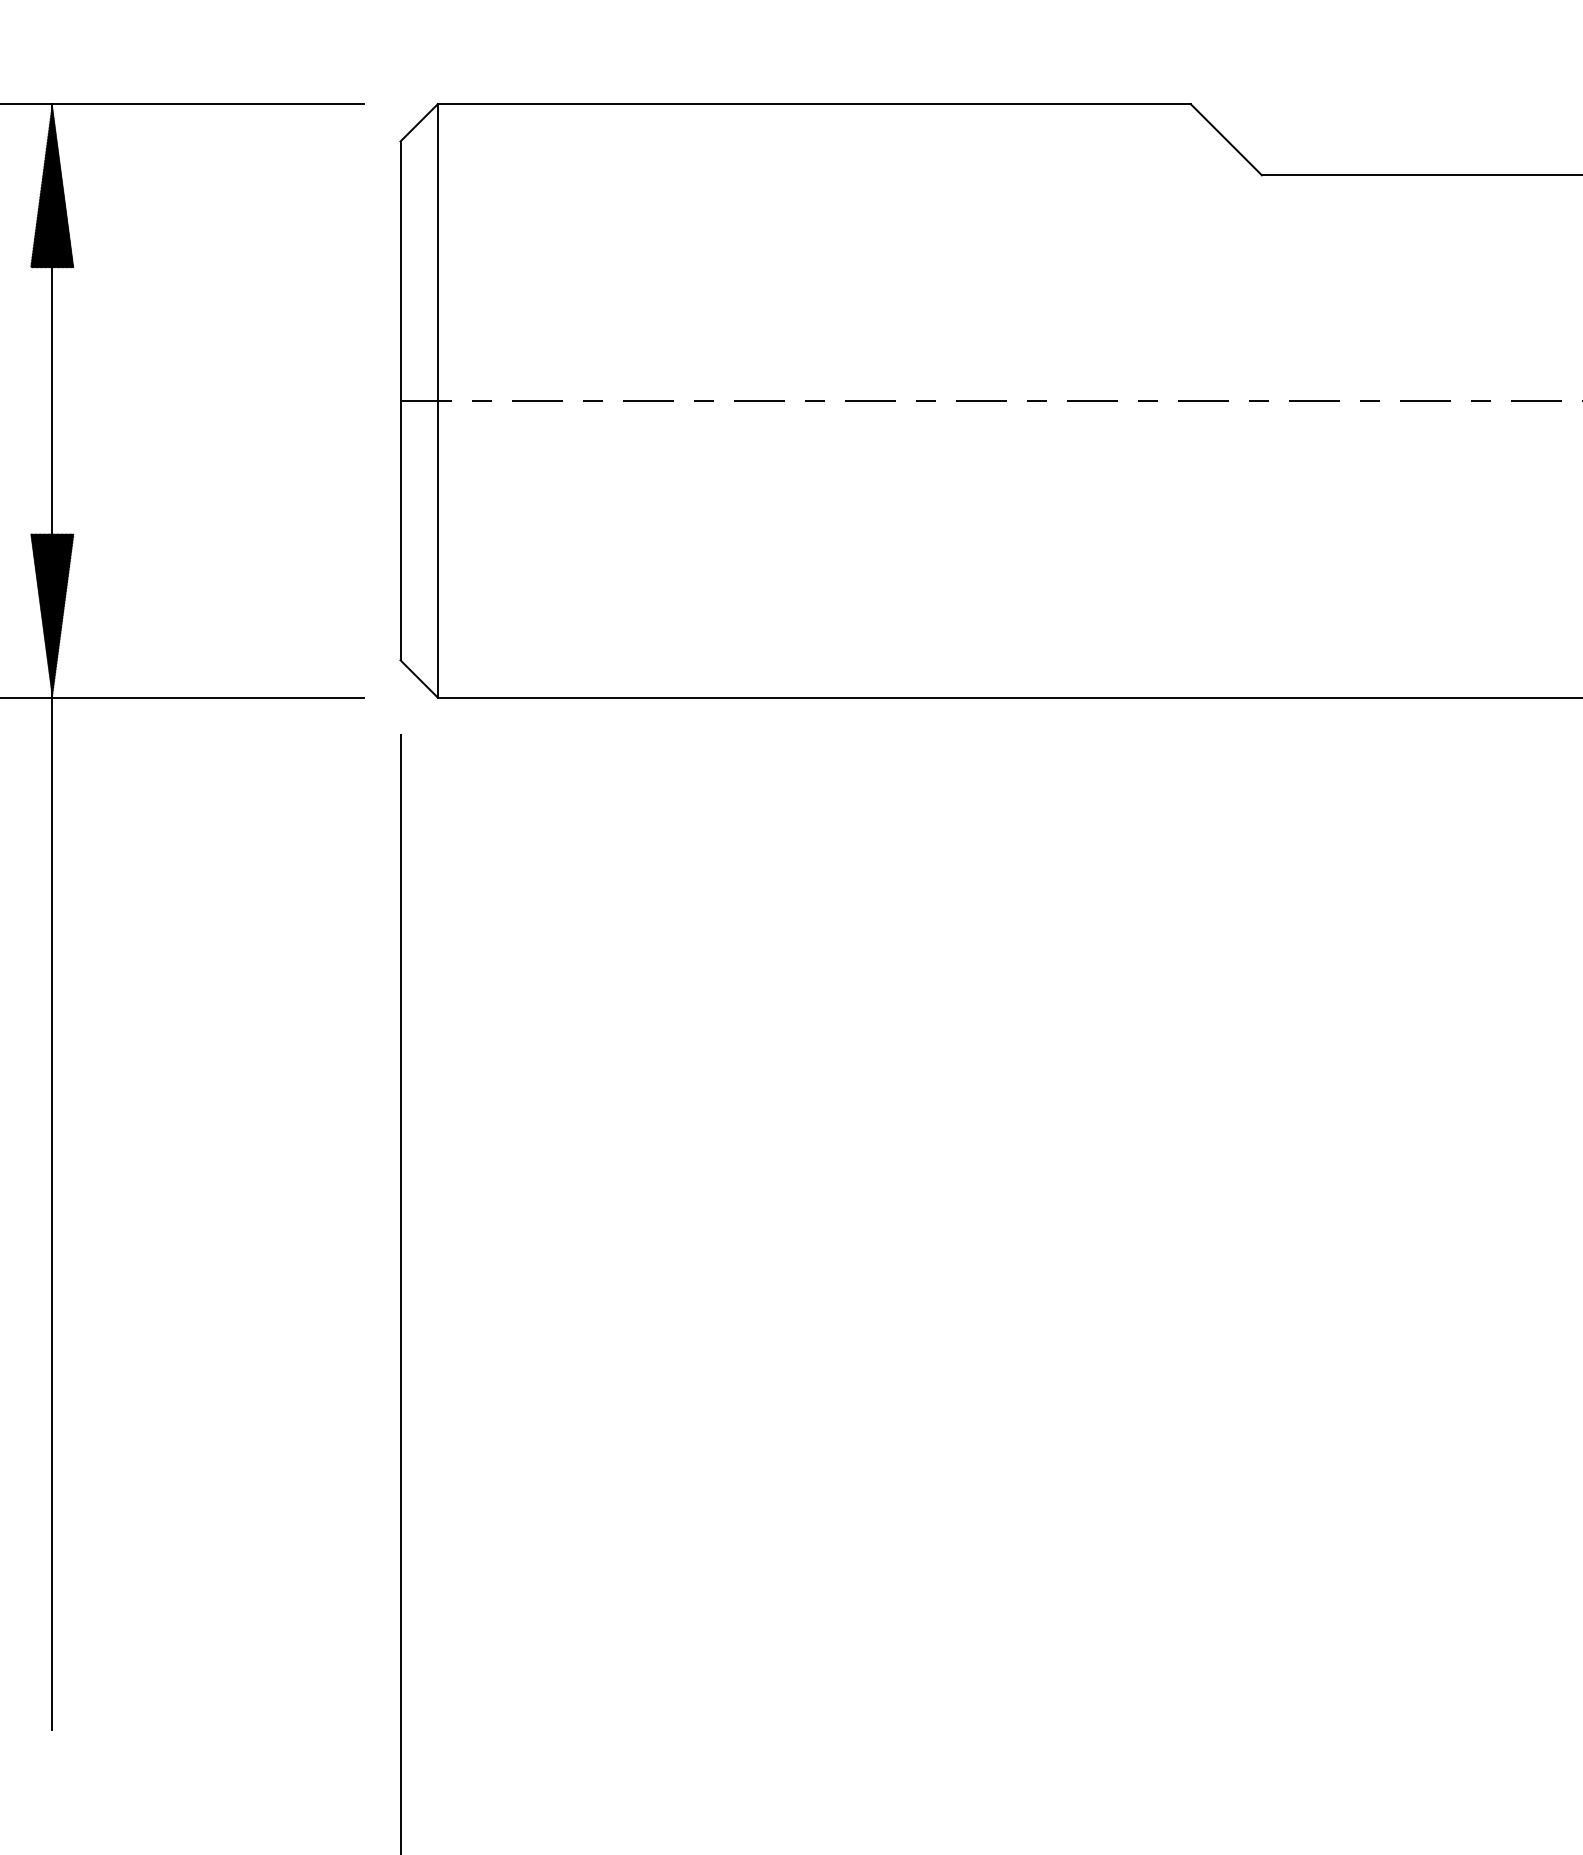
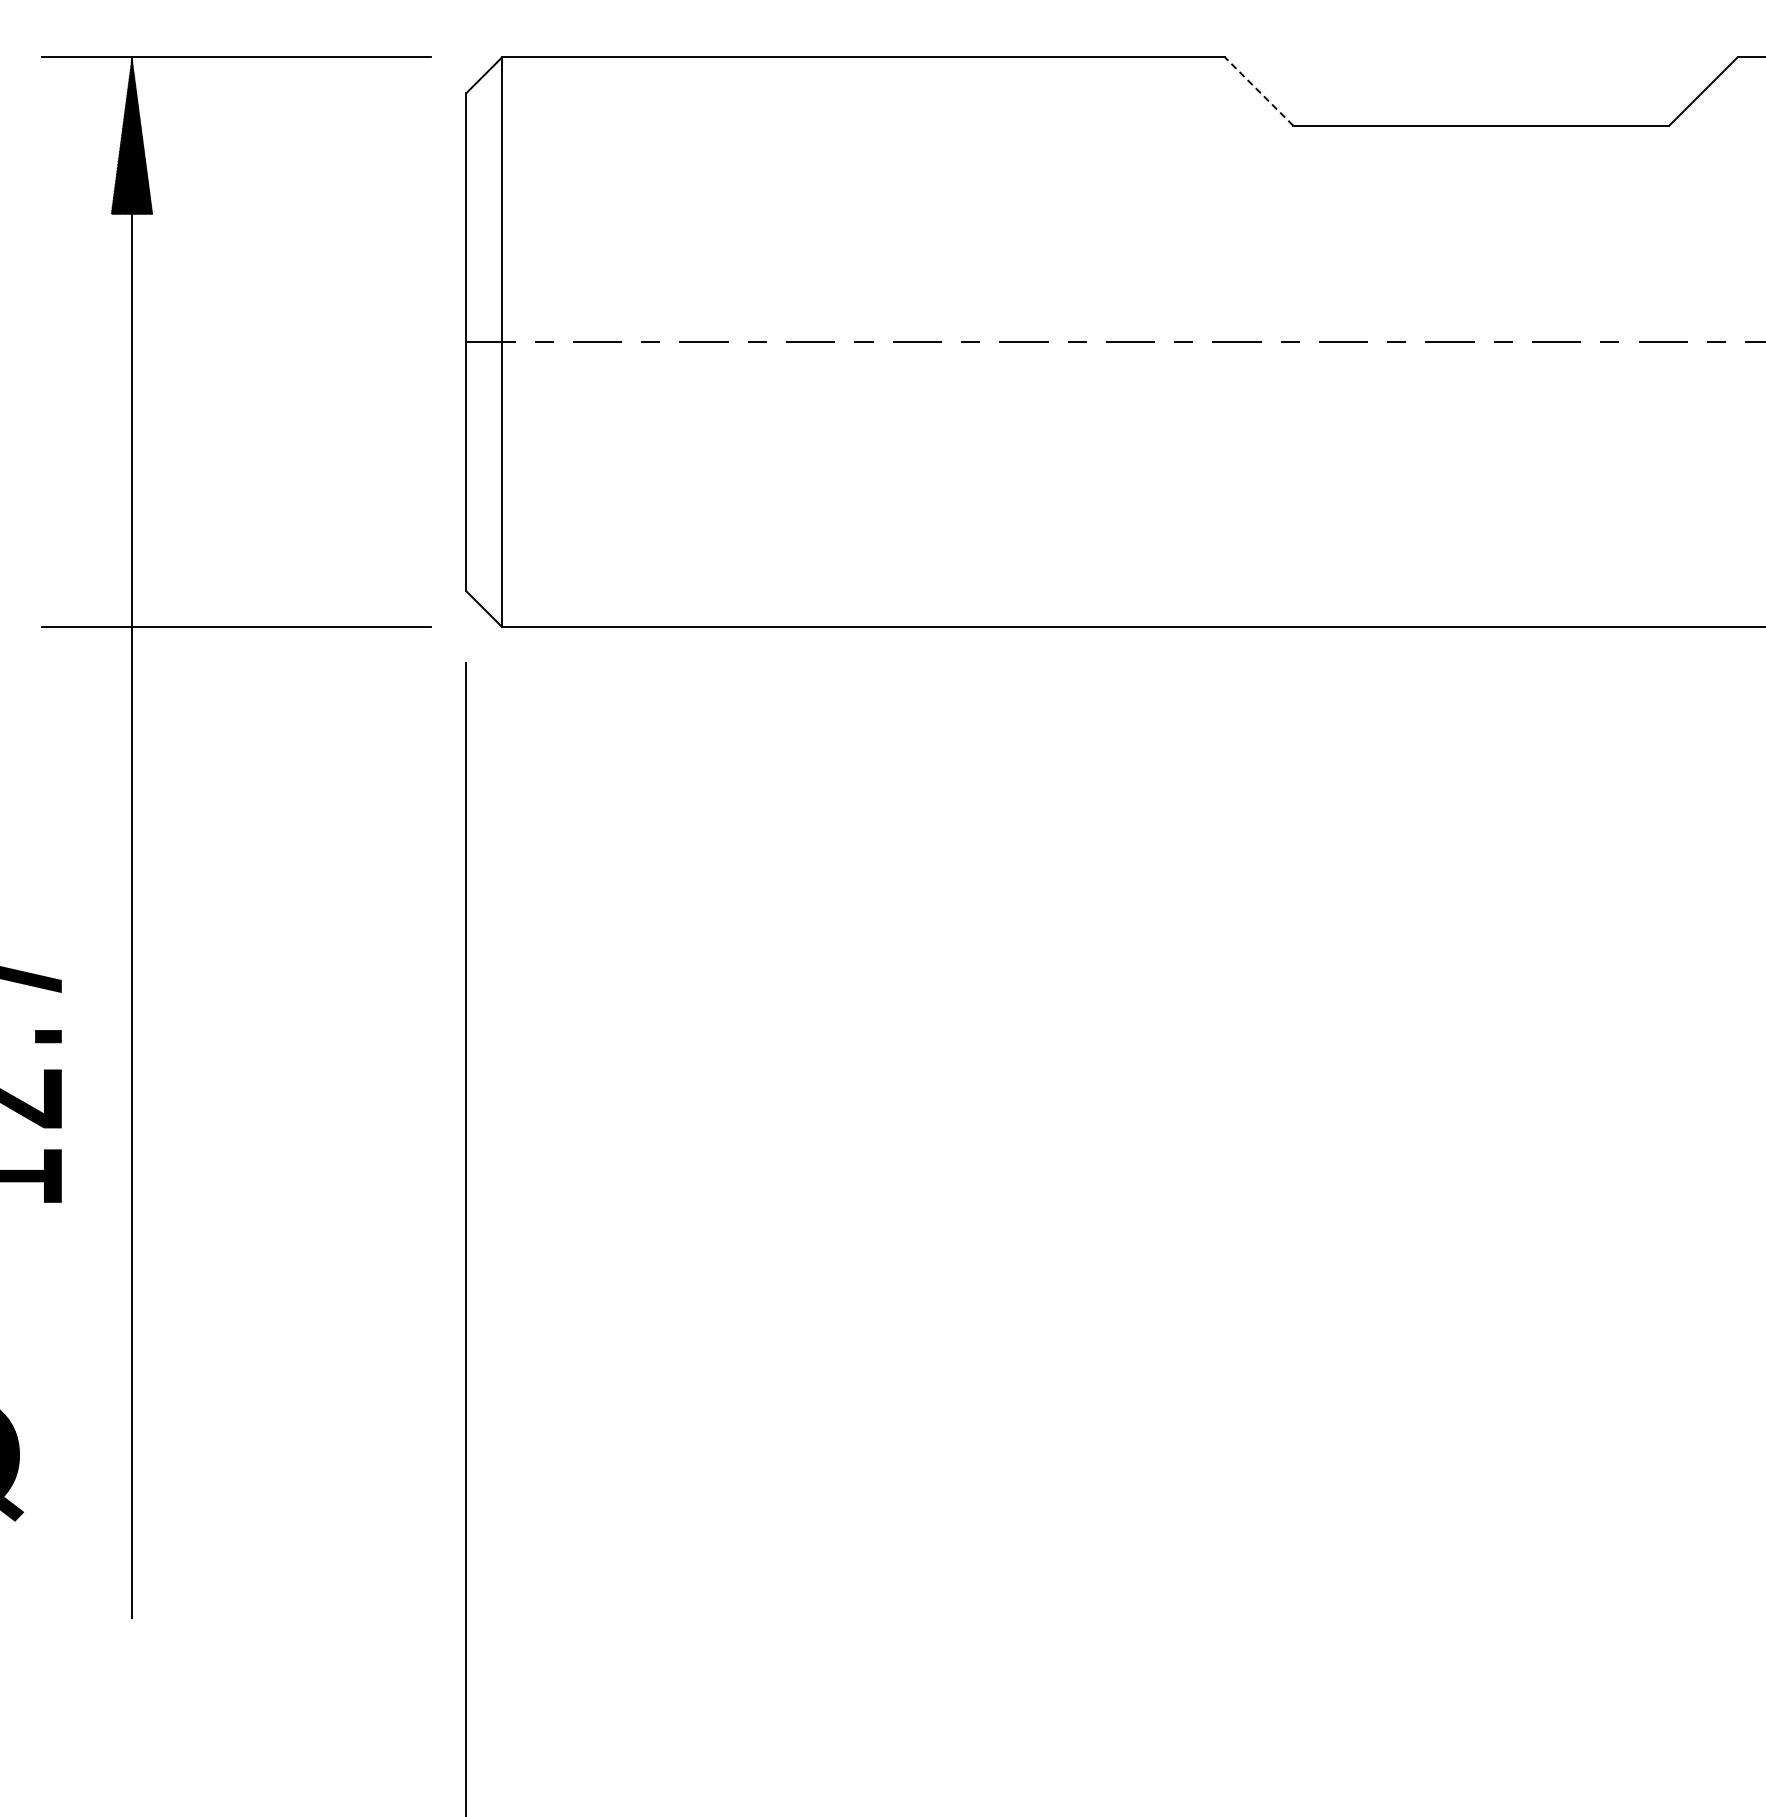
line: (1225, 139) -> (1258, 91), solid -> dashed
hatch: (51, 615) -> (131, 548), removed

